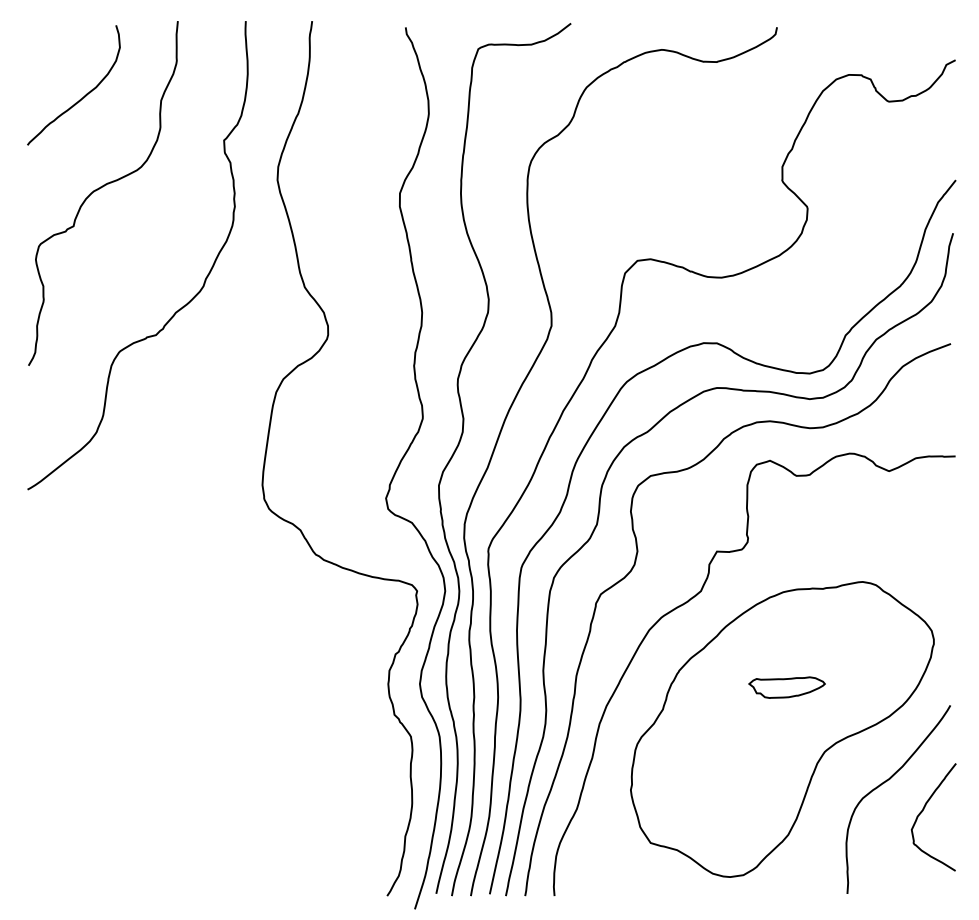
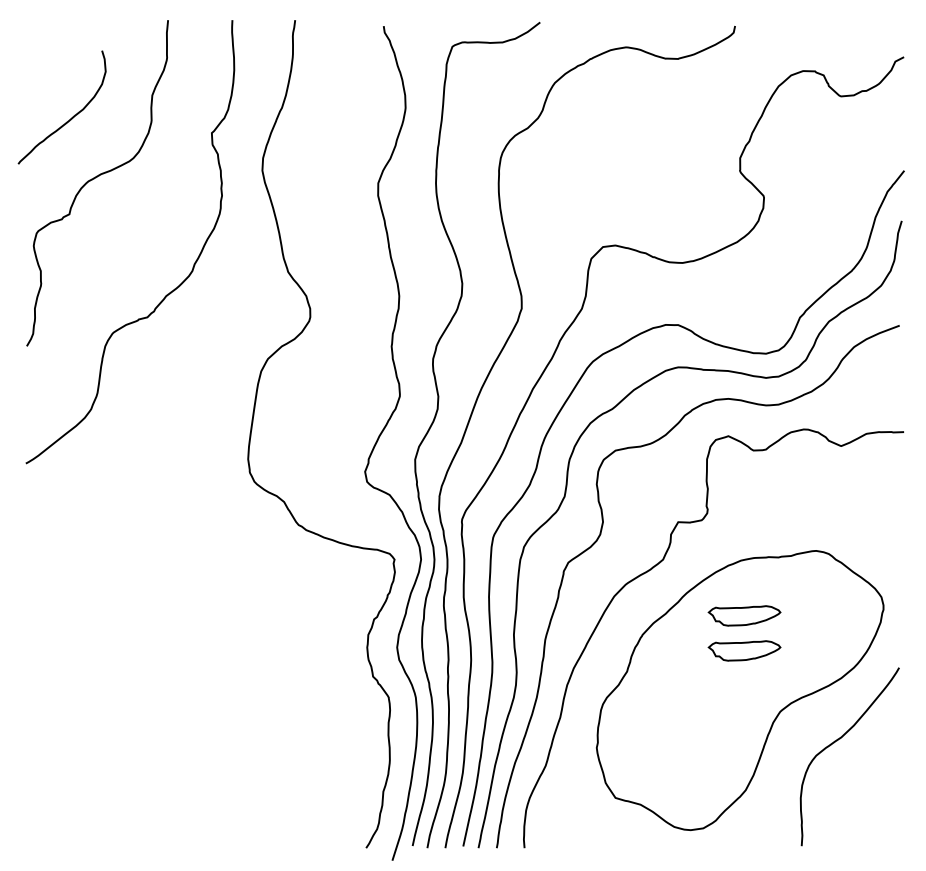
curve: (80, 98) -> (68, 119), moved
part: (786, 650) -> (744, 615), added
curve: (923, 811) -> (873, 768), removed

